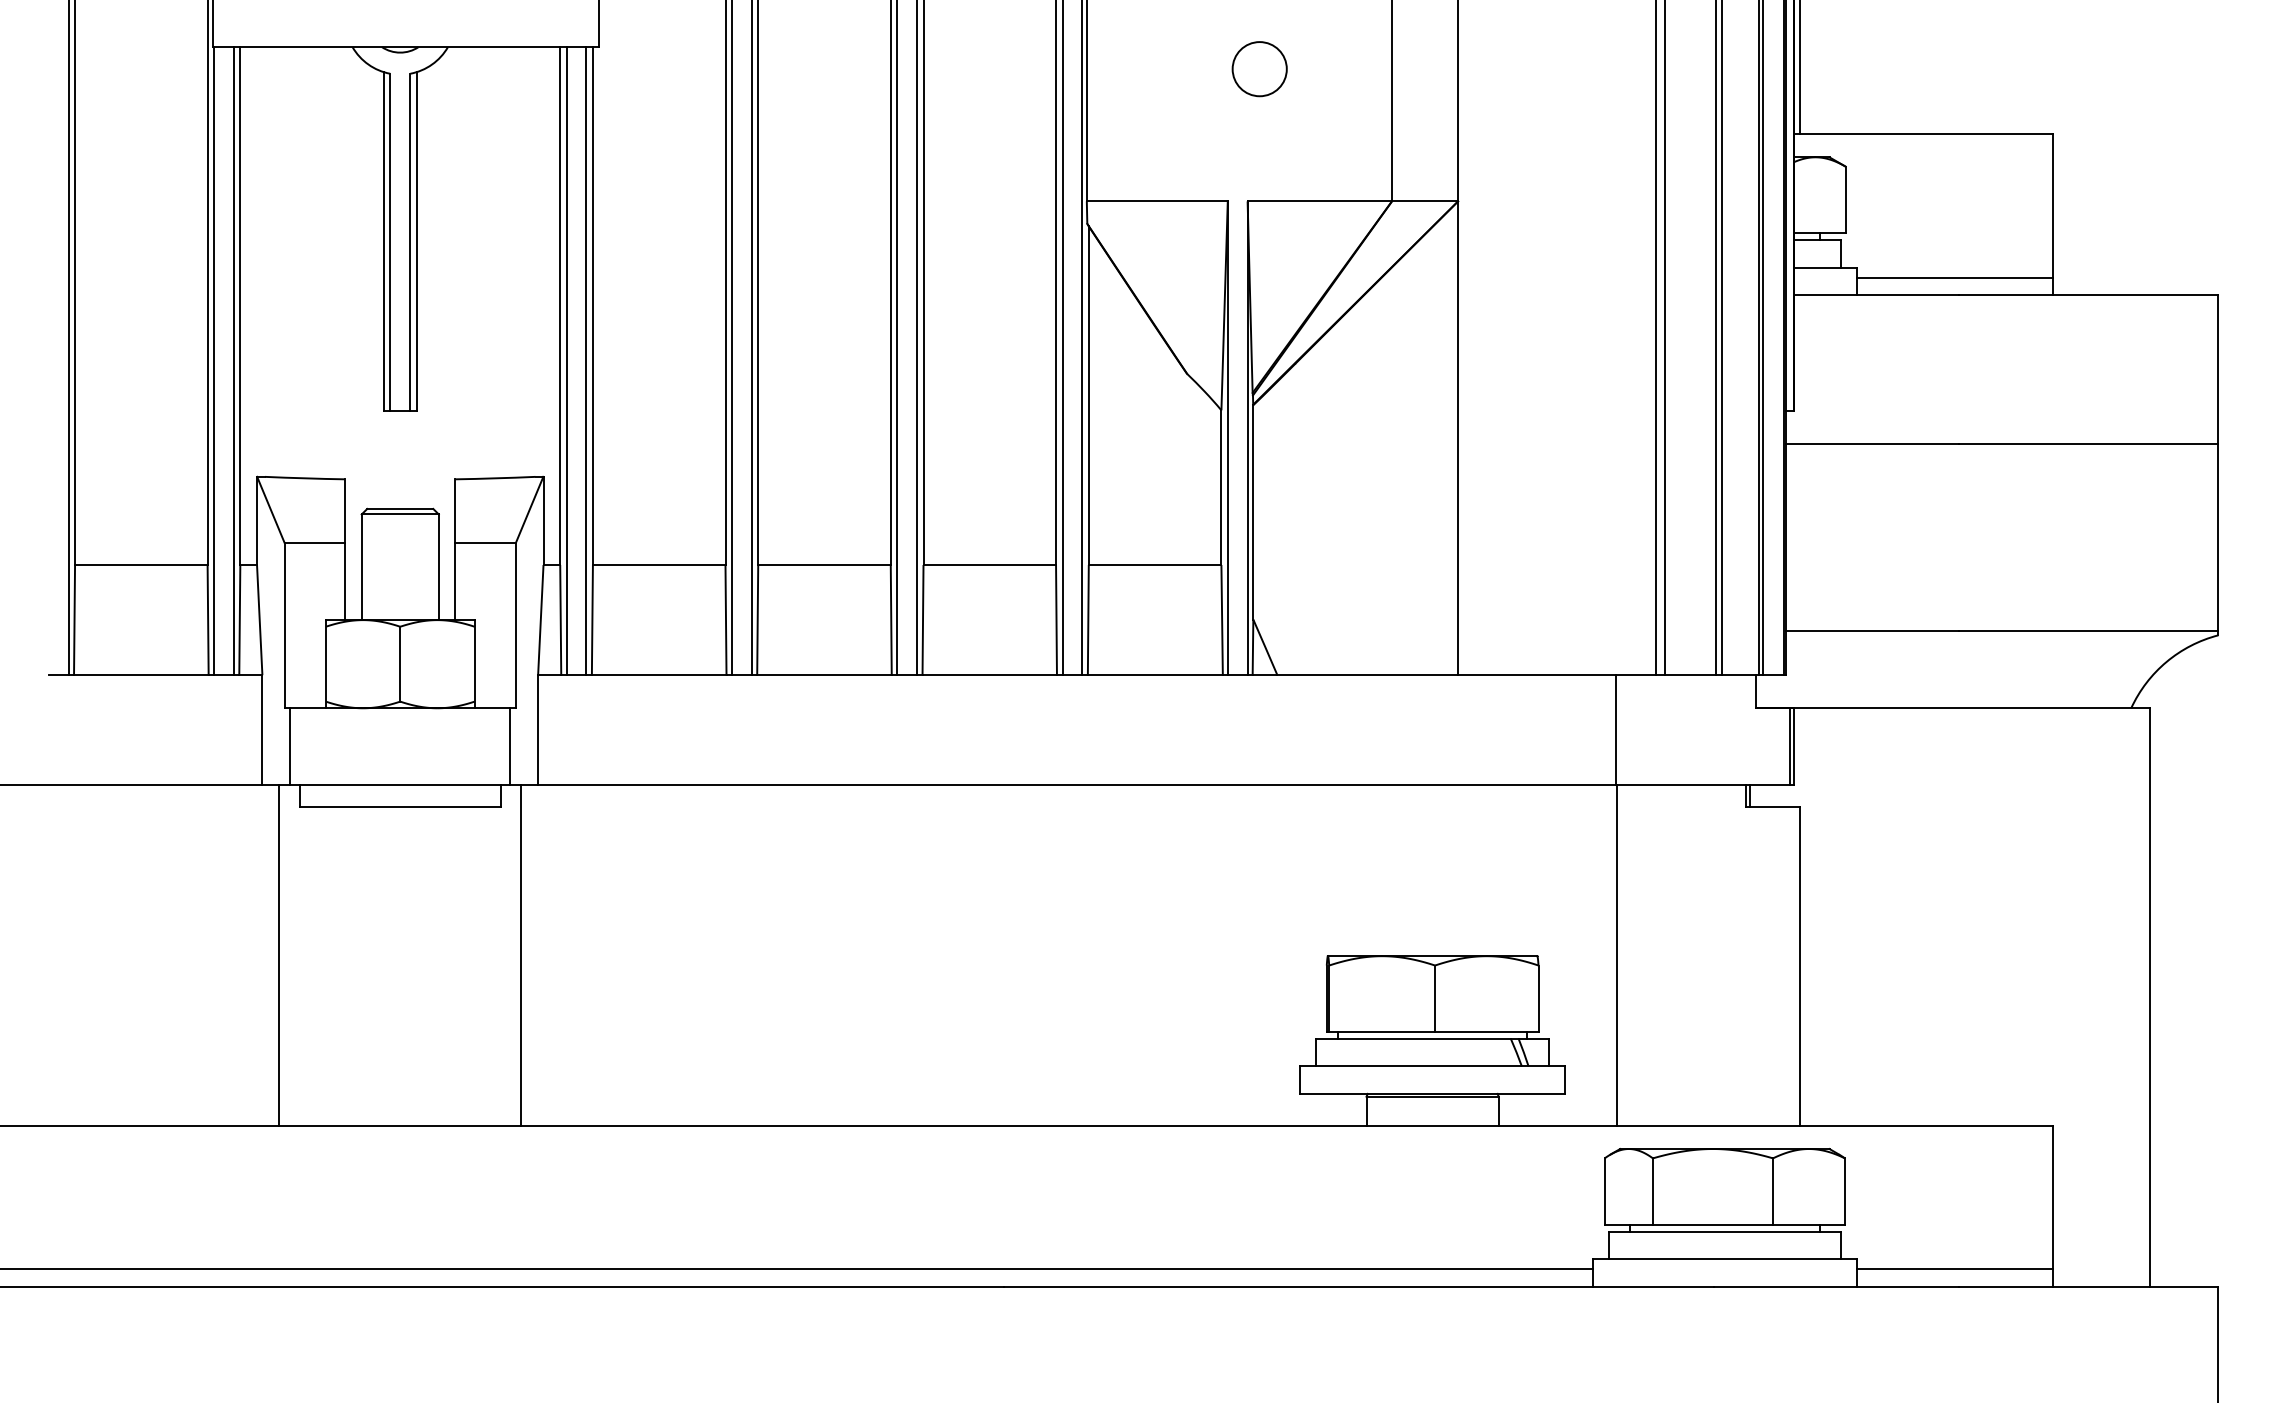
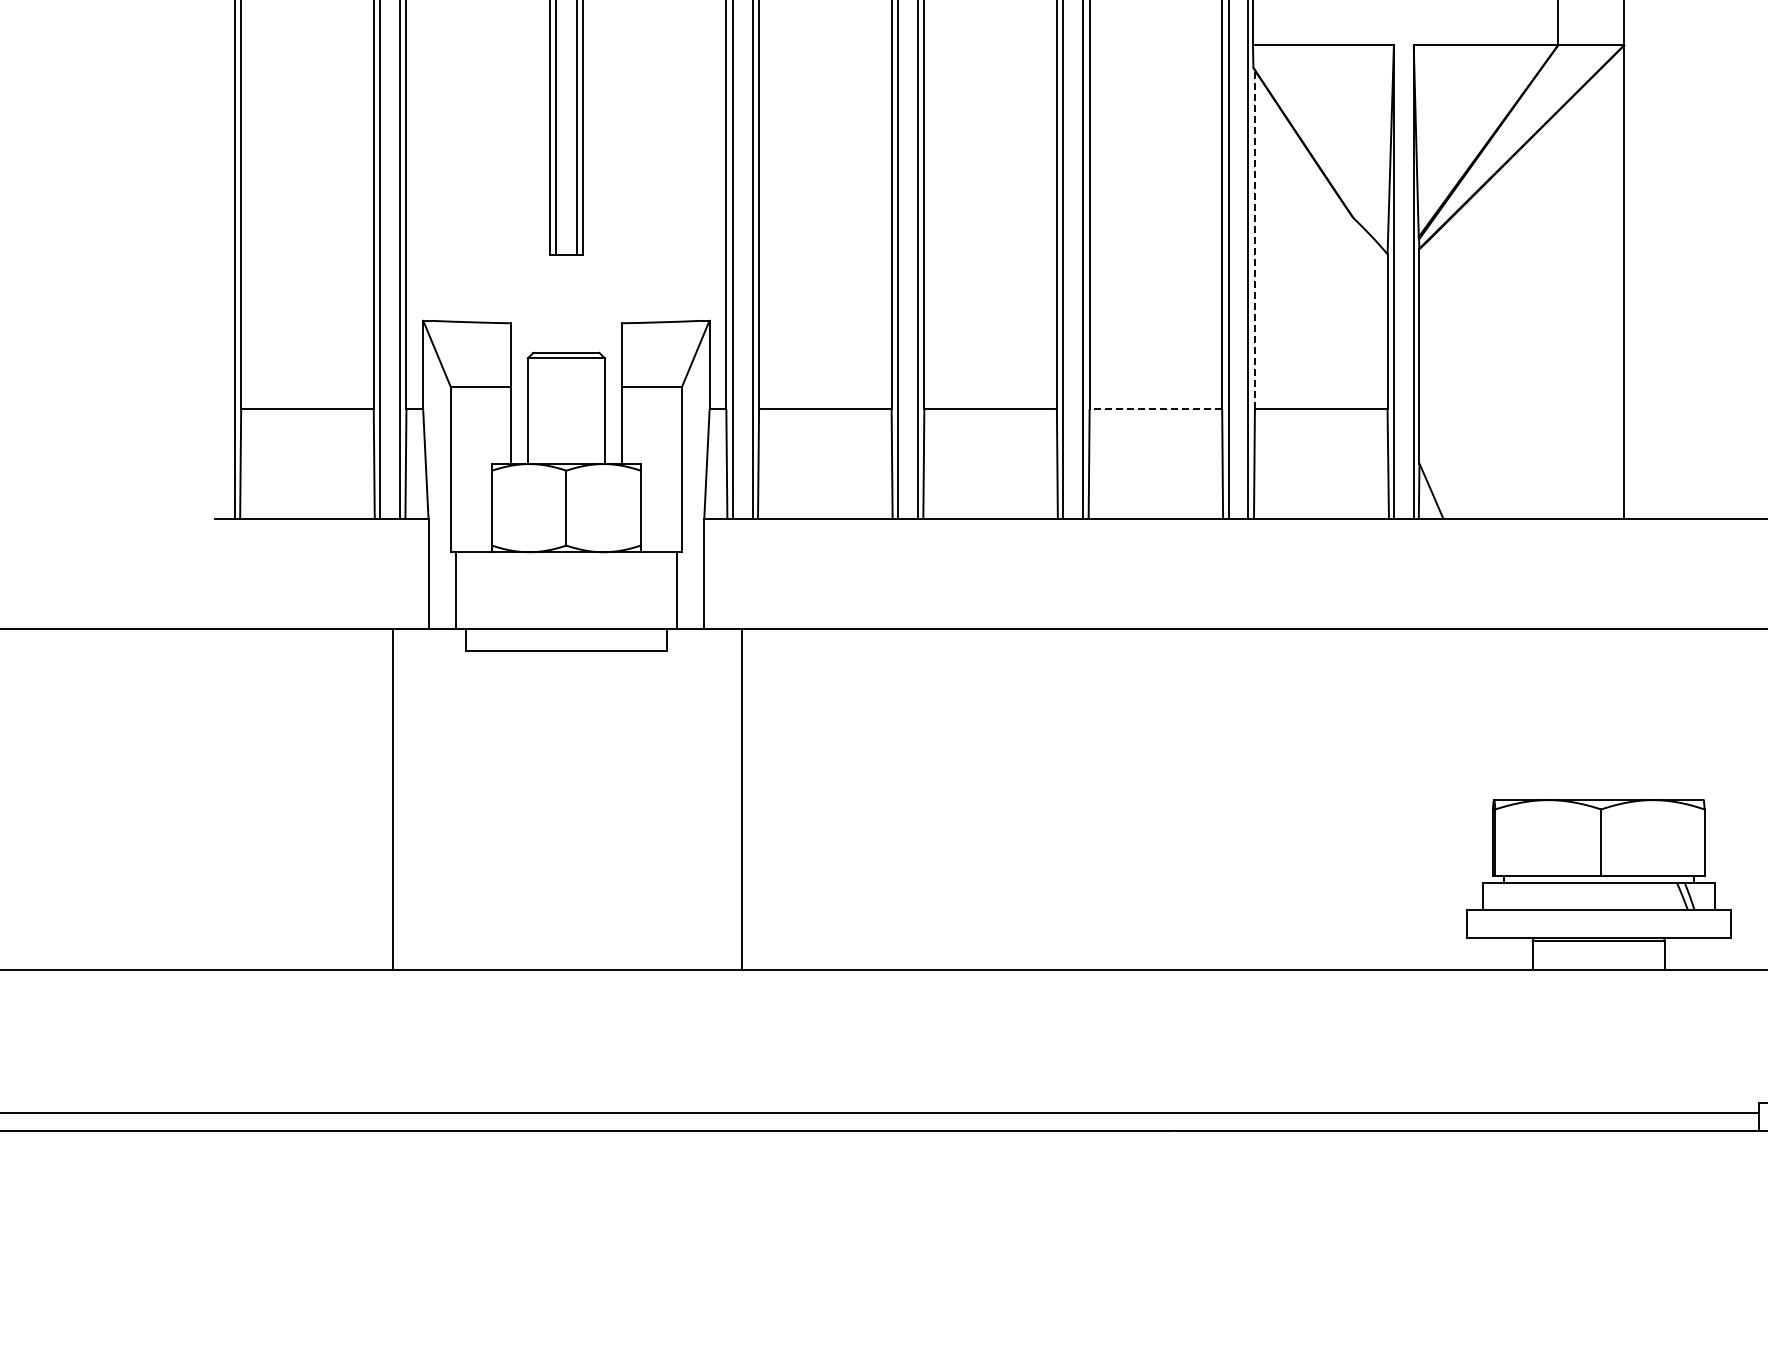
line: (1088, 395) -> (1254, 239), solid -> dashed
line: (989, 565) -> (1155, 409), solid -> dashed
line: (279, 955) -> (393, 799), moved
line: (521, 955) -> (741, 799), moved

